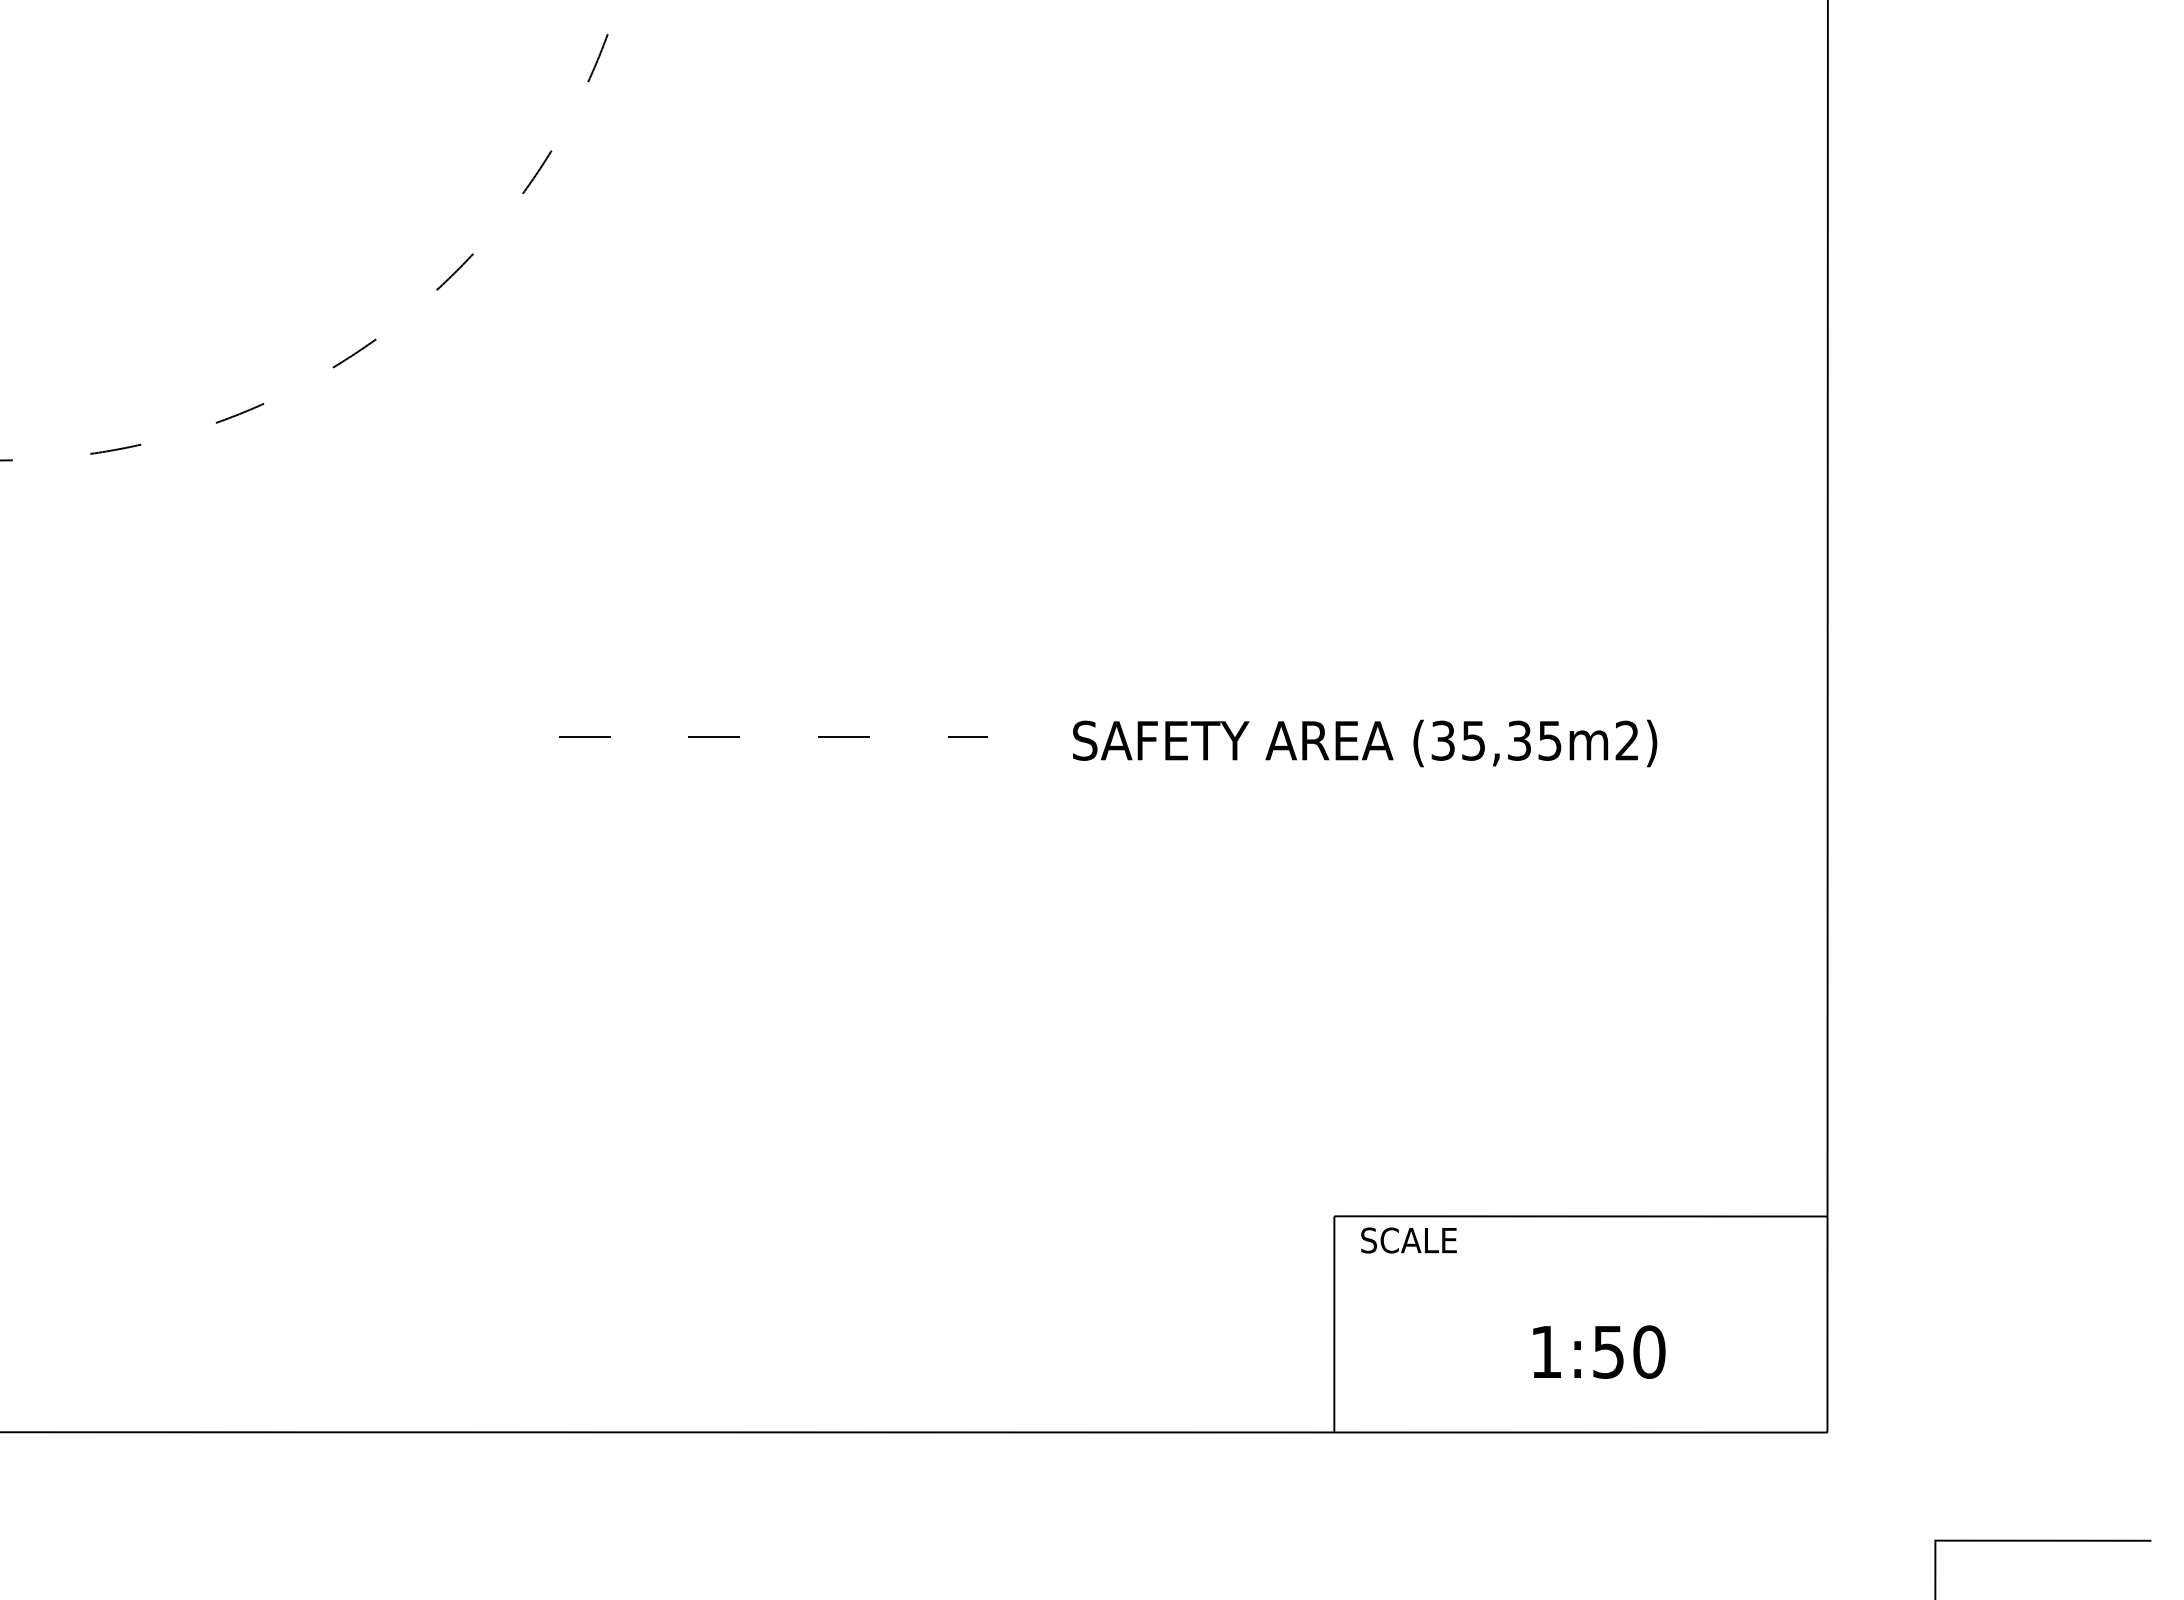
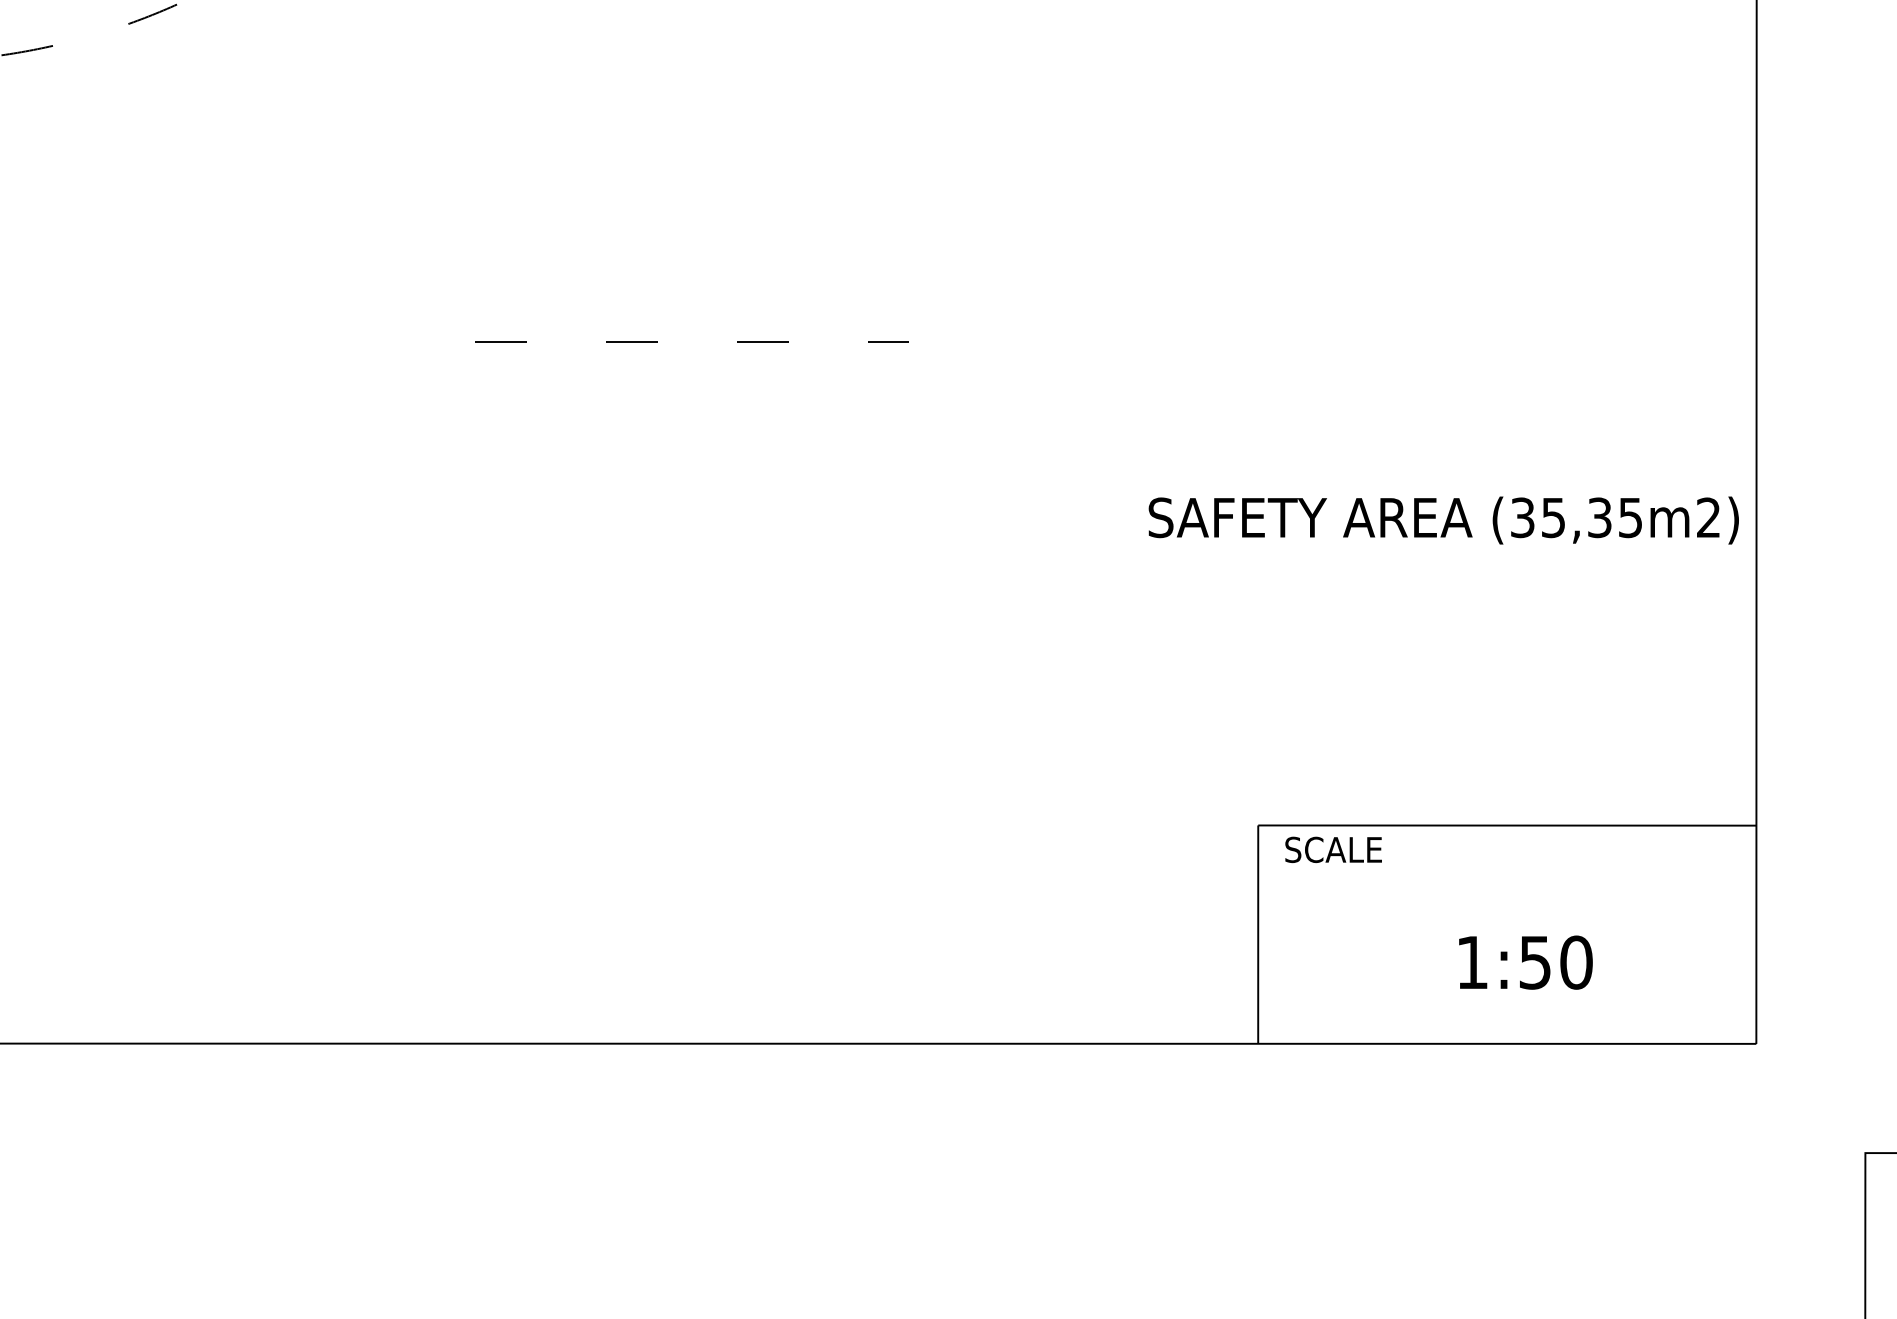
text: (1365, 743) -> (1444, 520), moved

